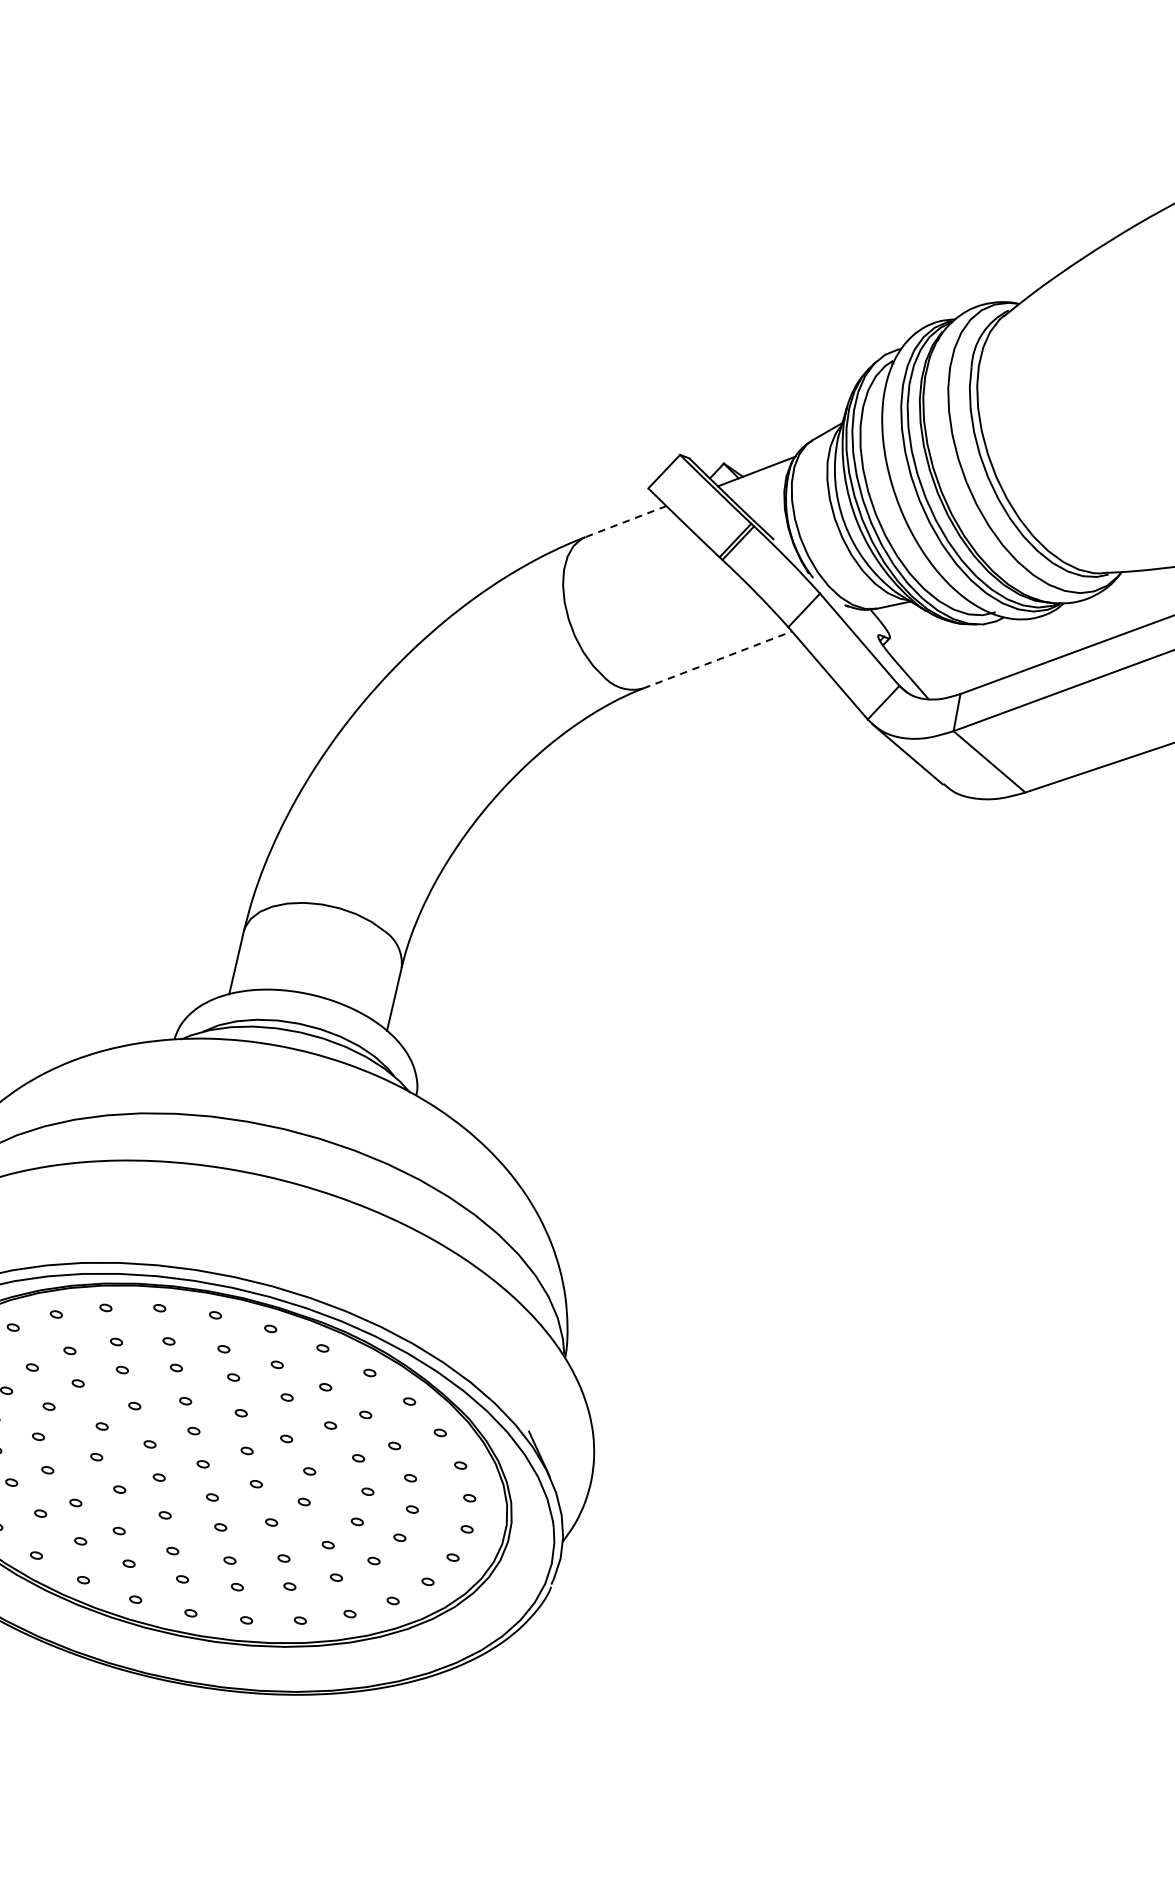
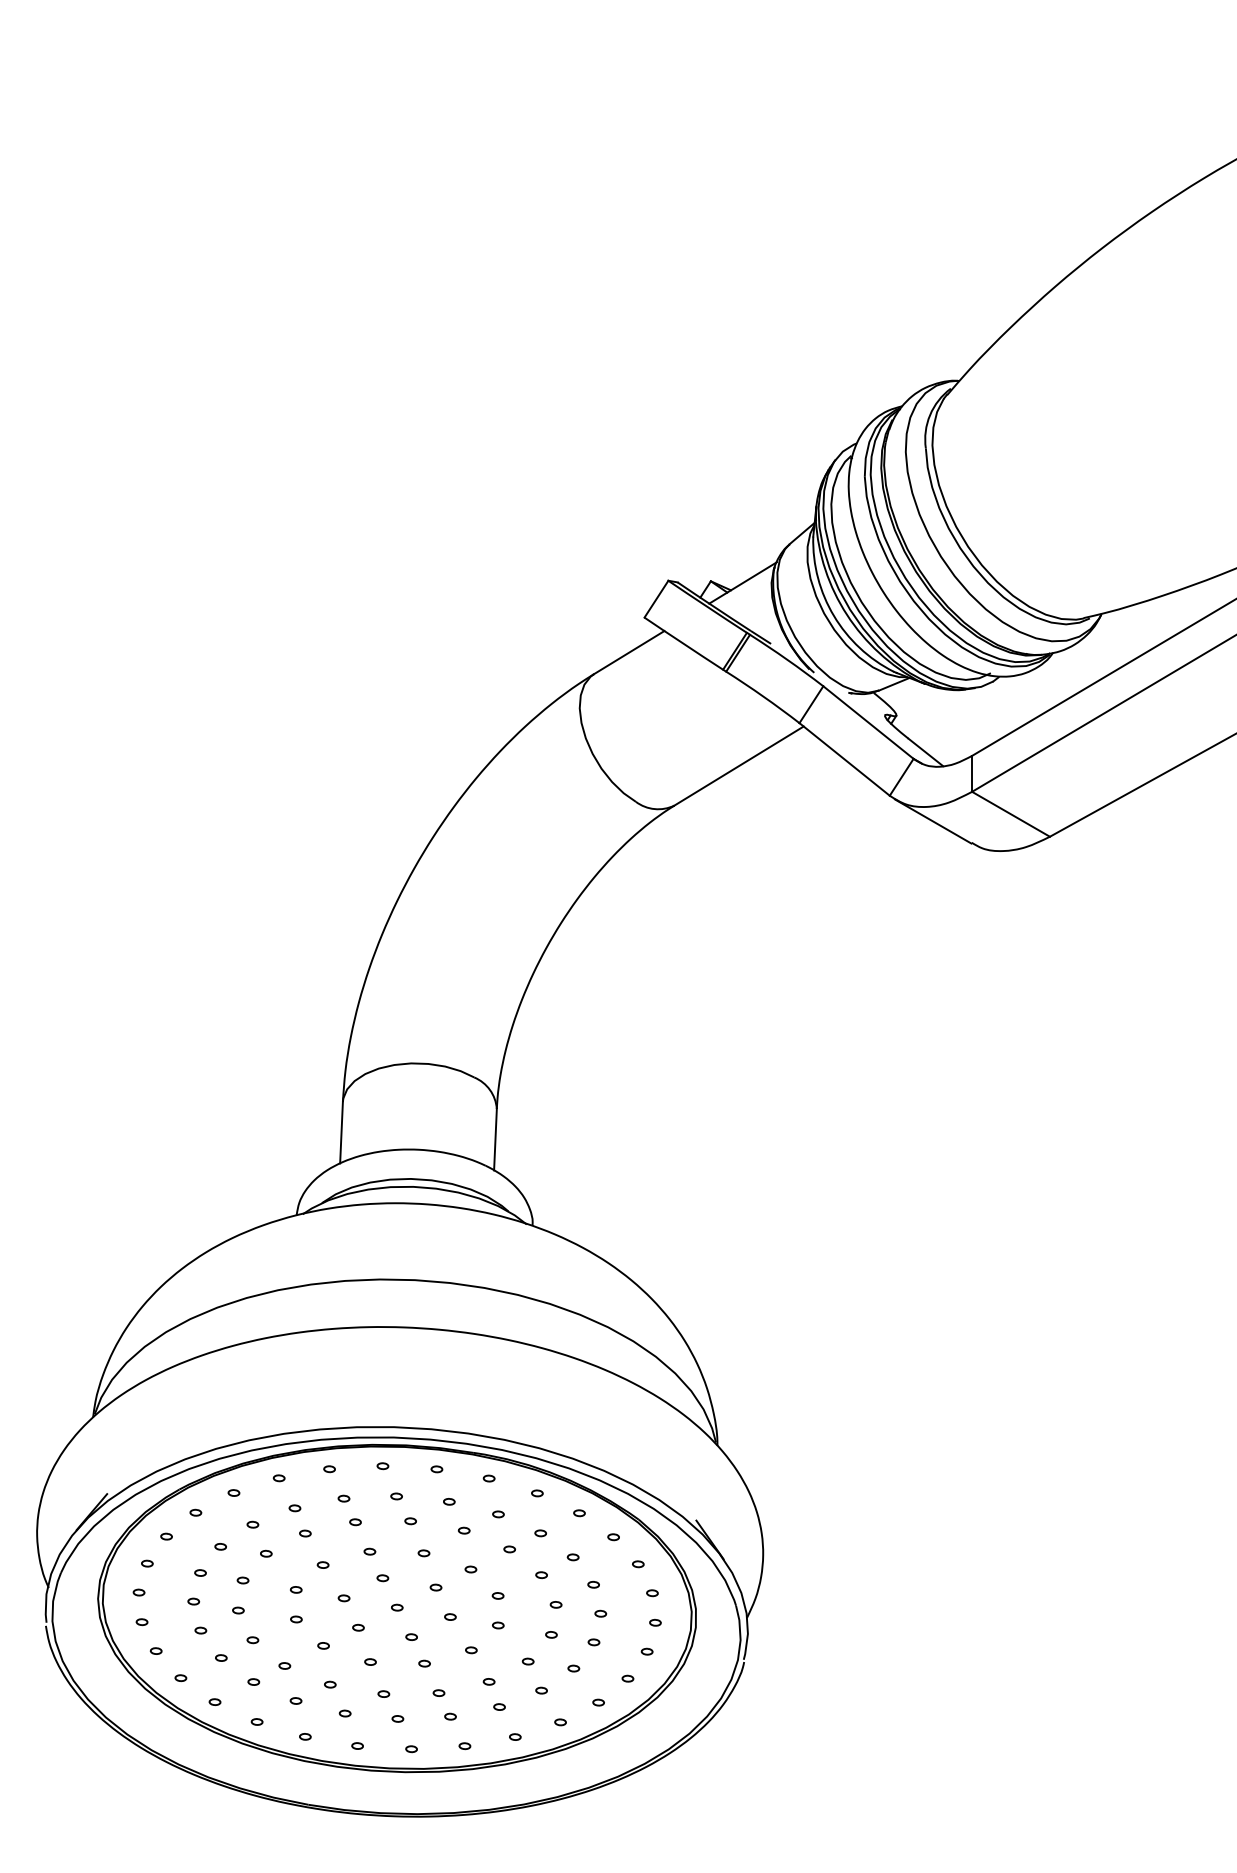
line: (625, 521) -> (628, 652), dashed -> solid
line: (718, 660) -> (739, 766), dashed -> solid

